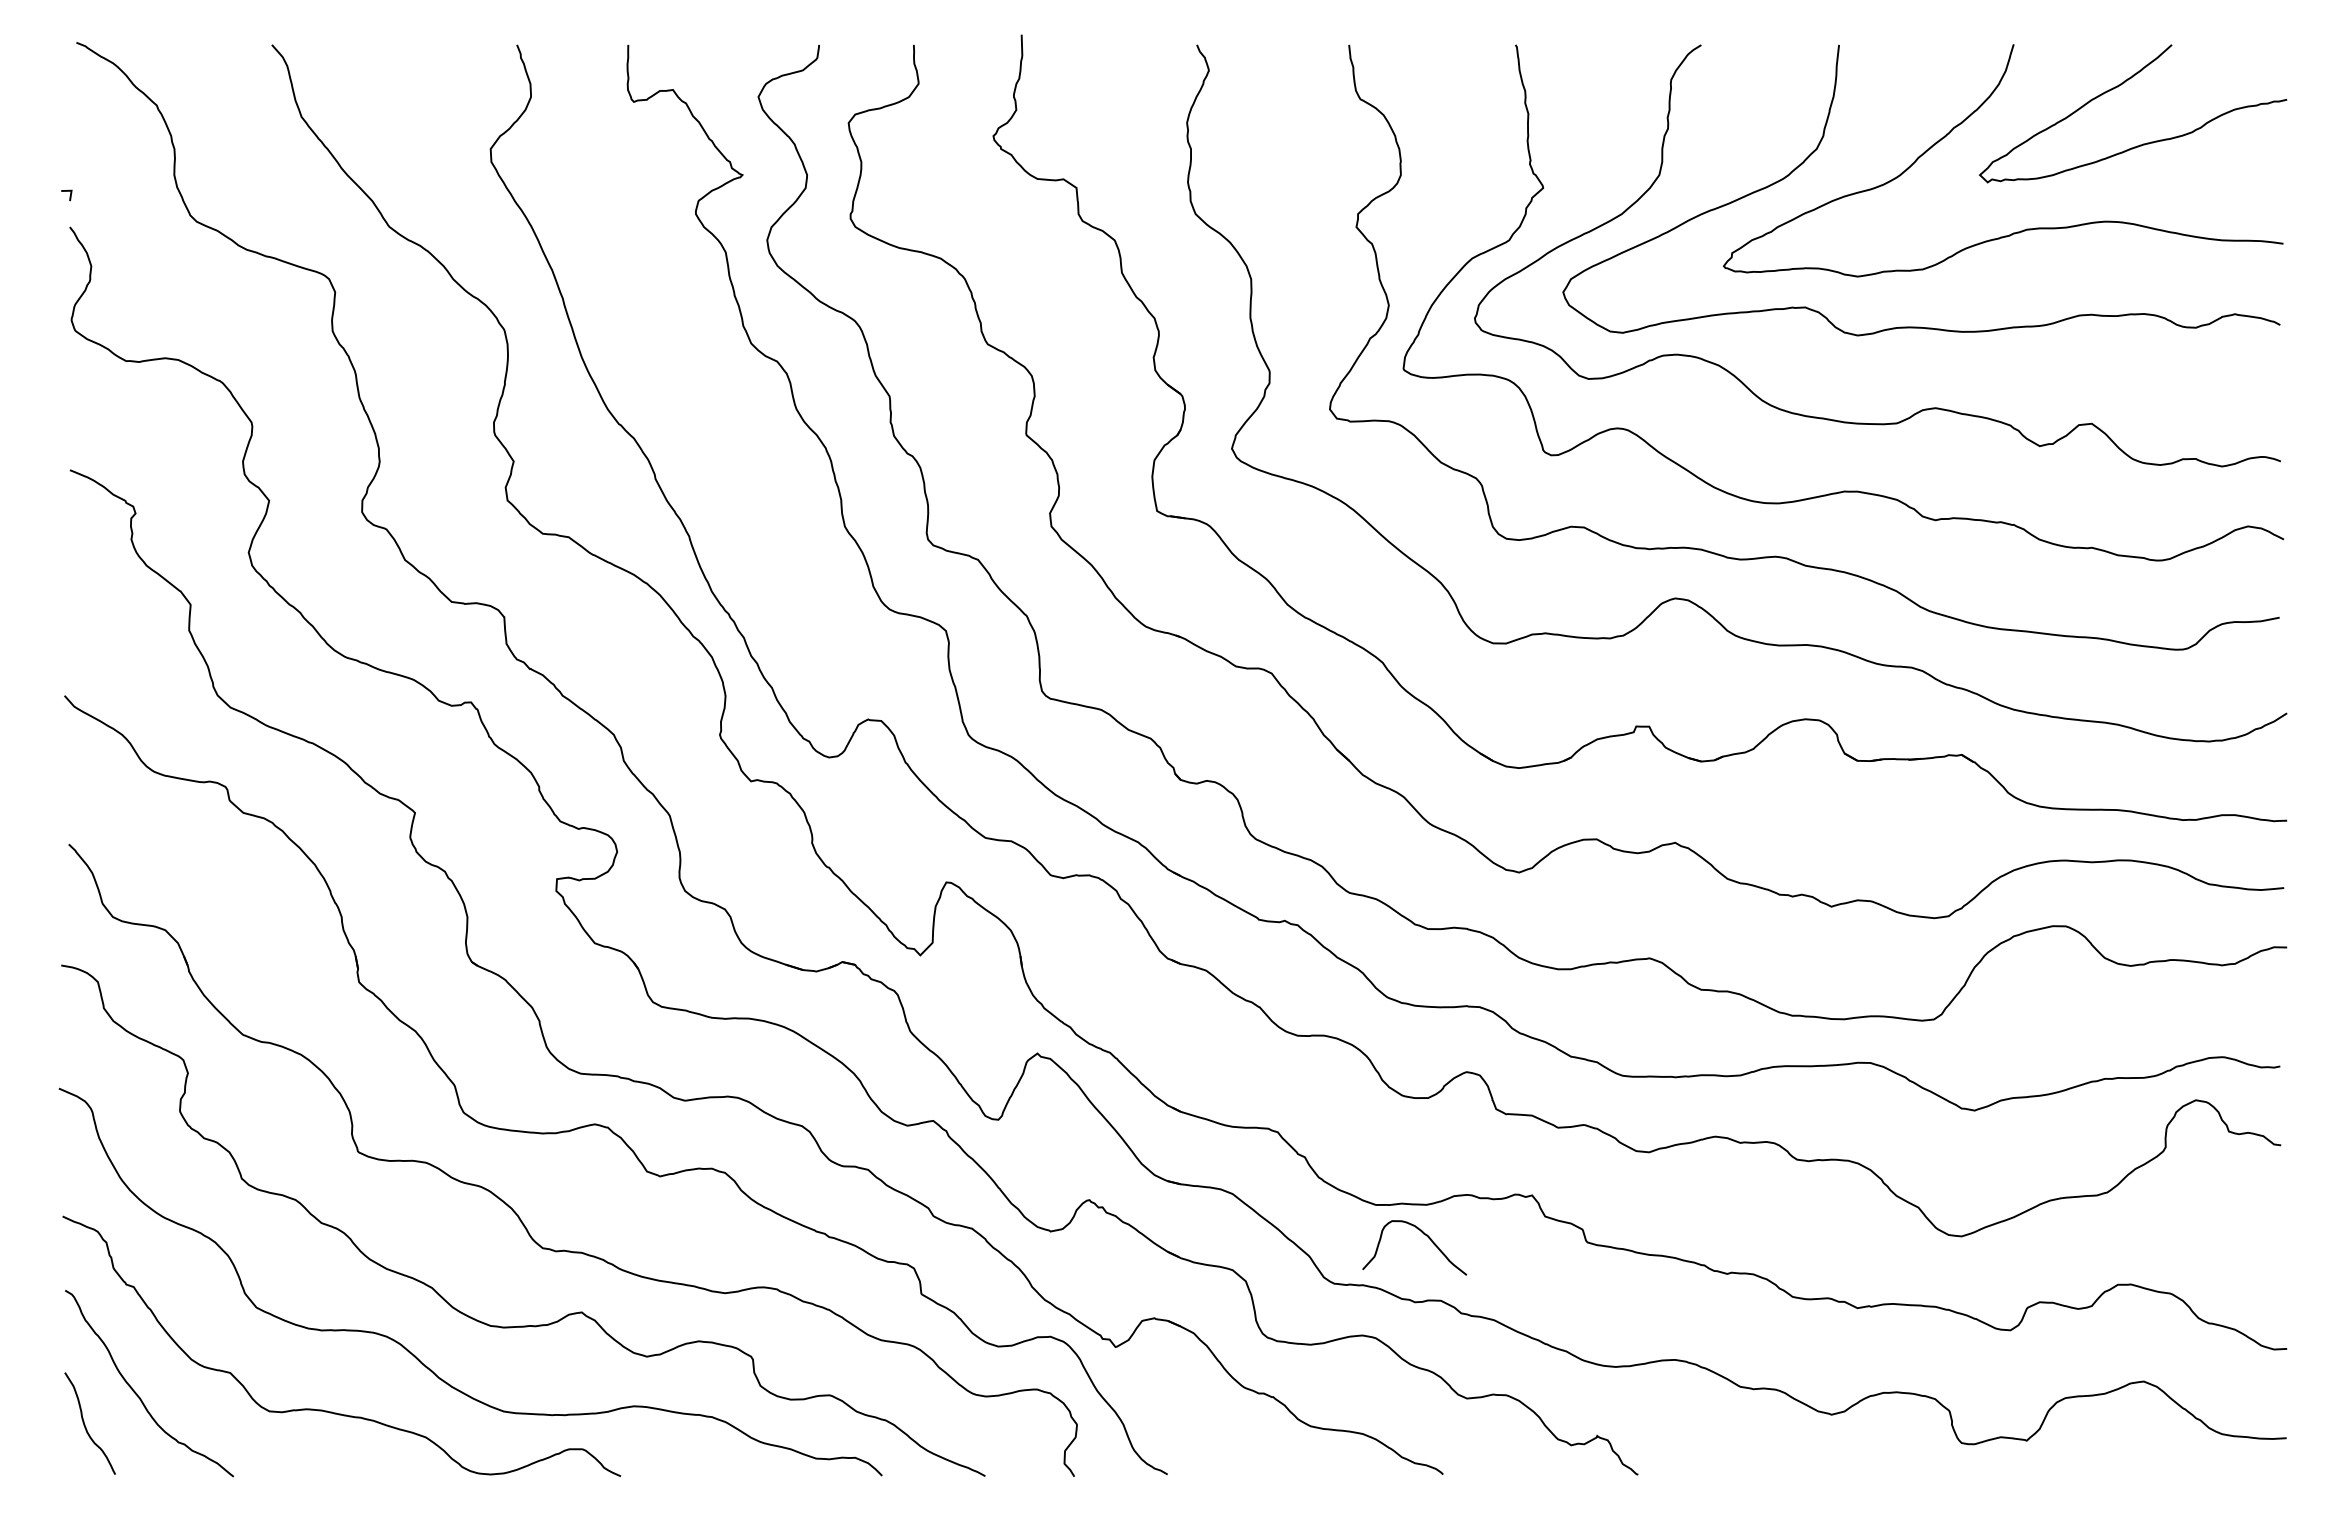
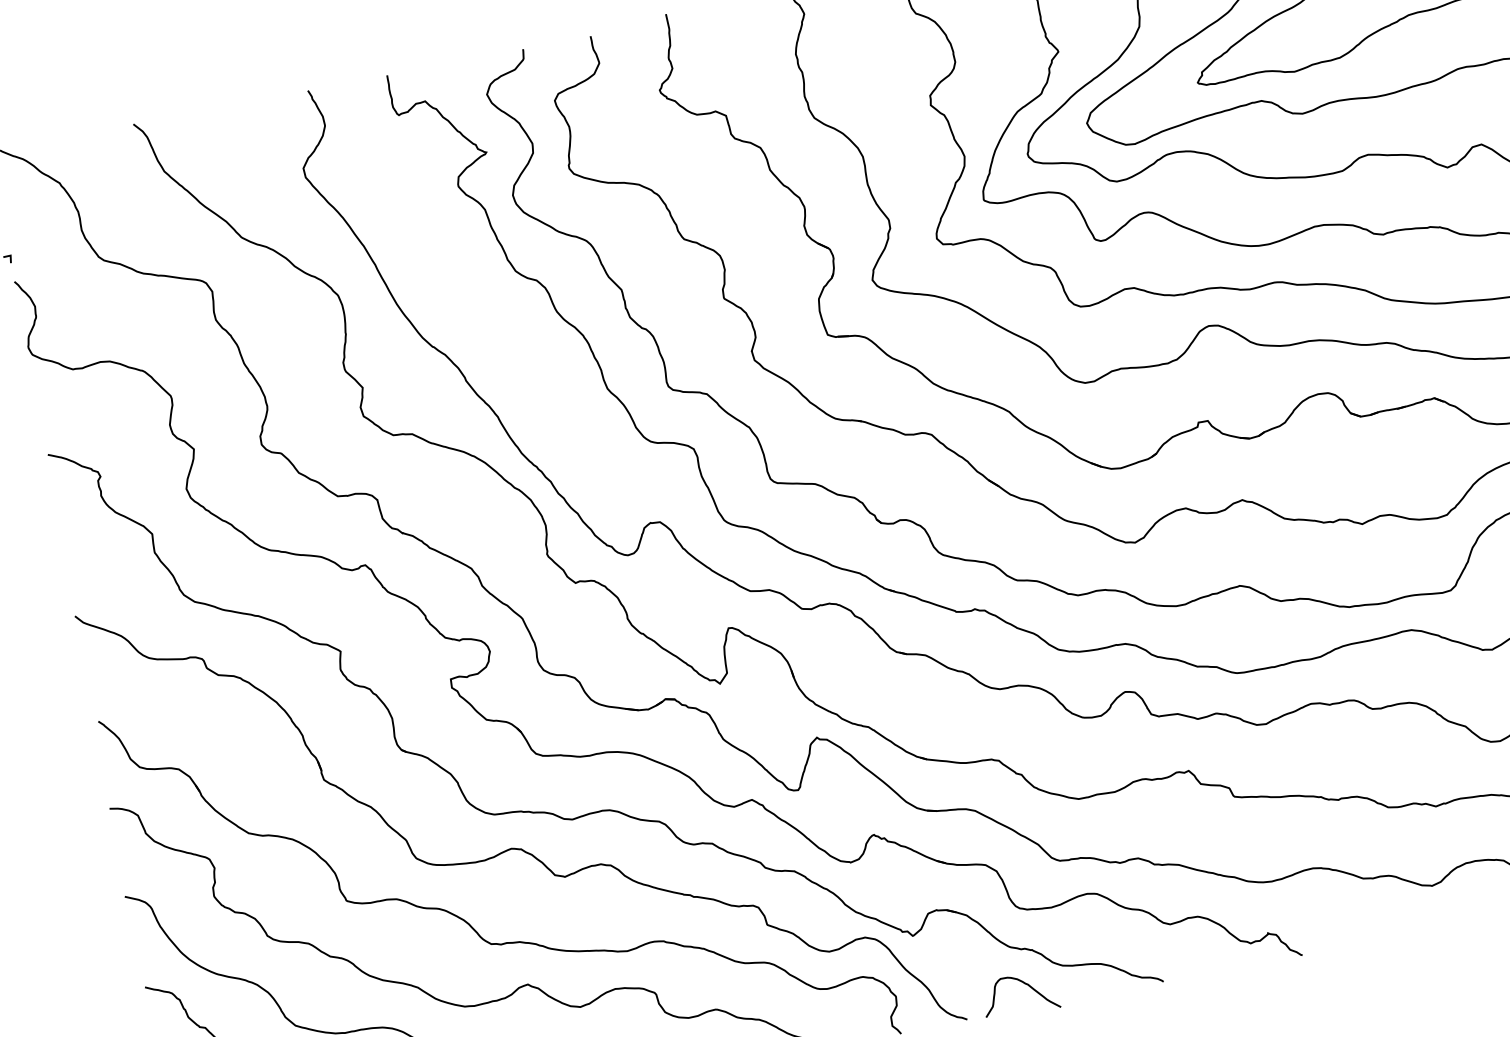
curve: (1423, 1234) -> (1024, 984), moved

